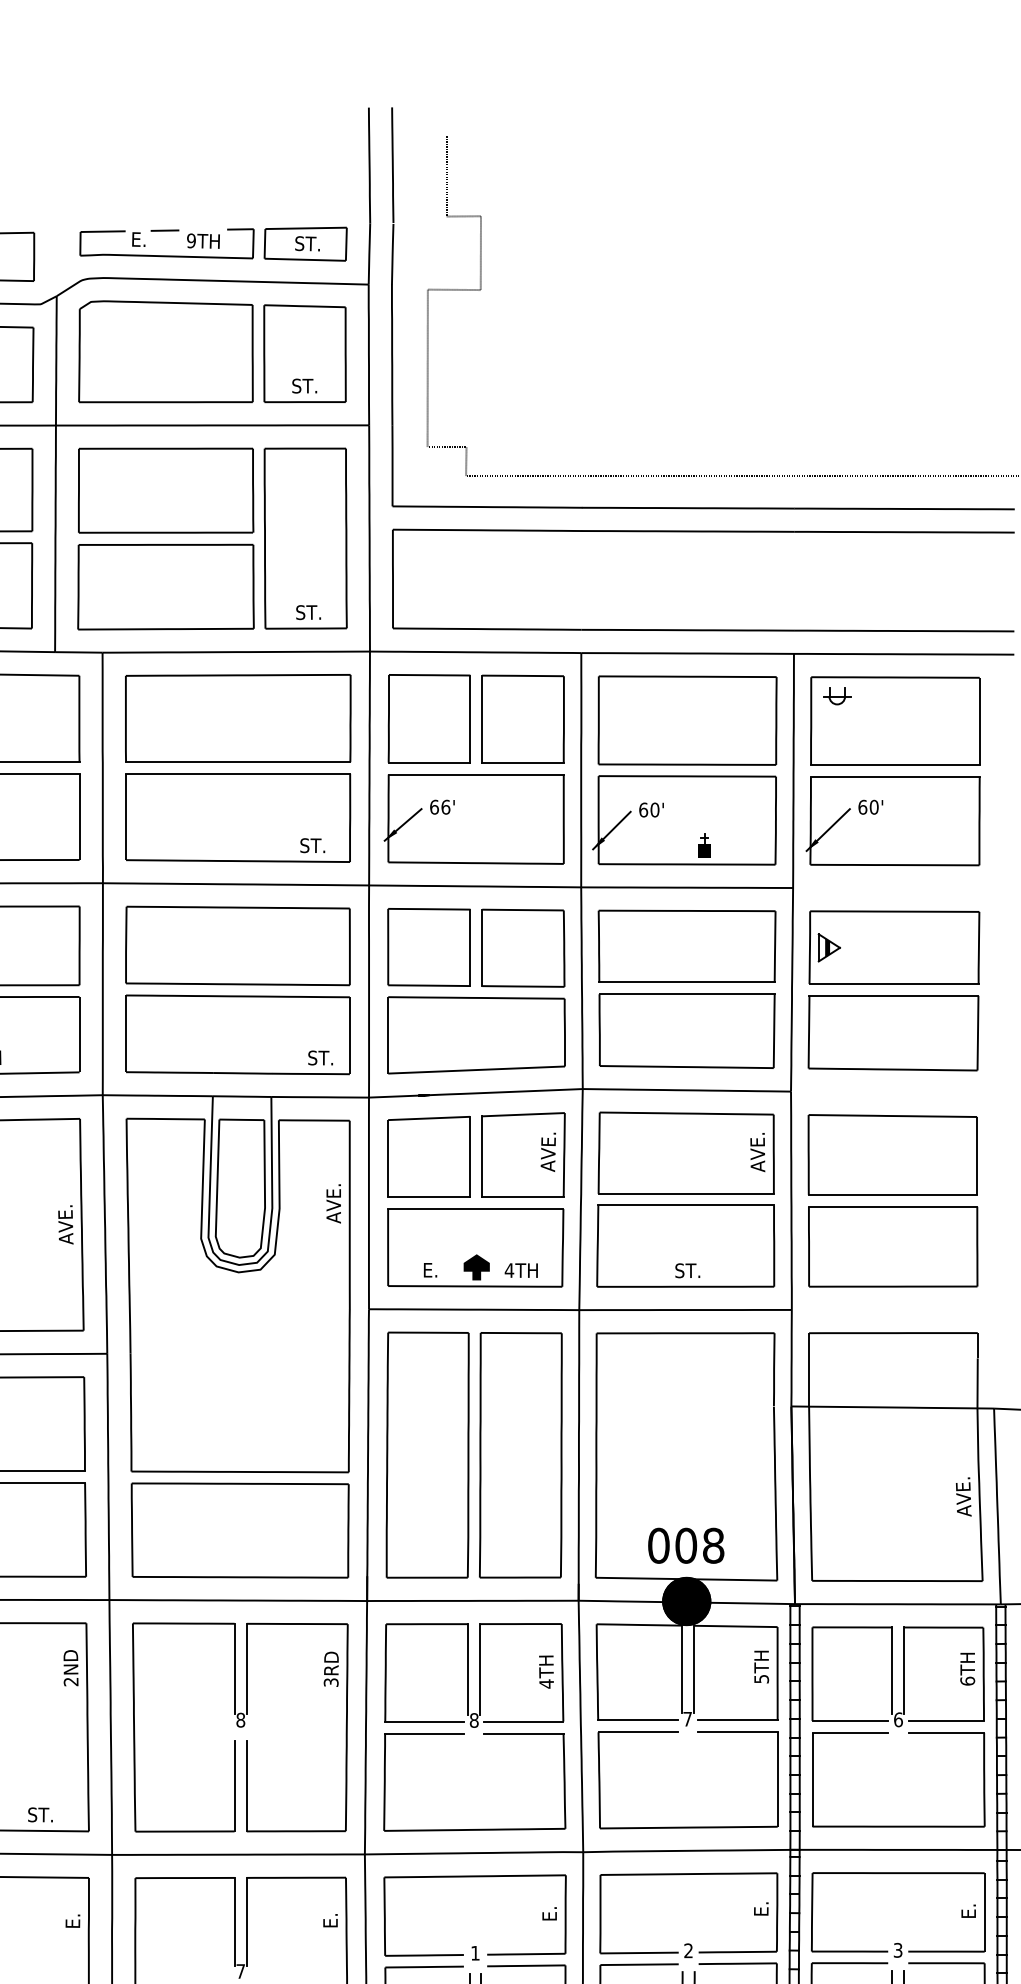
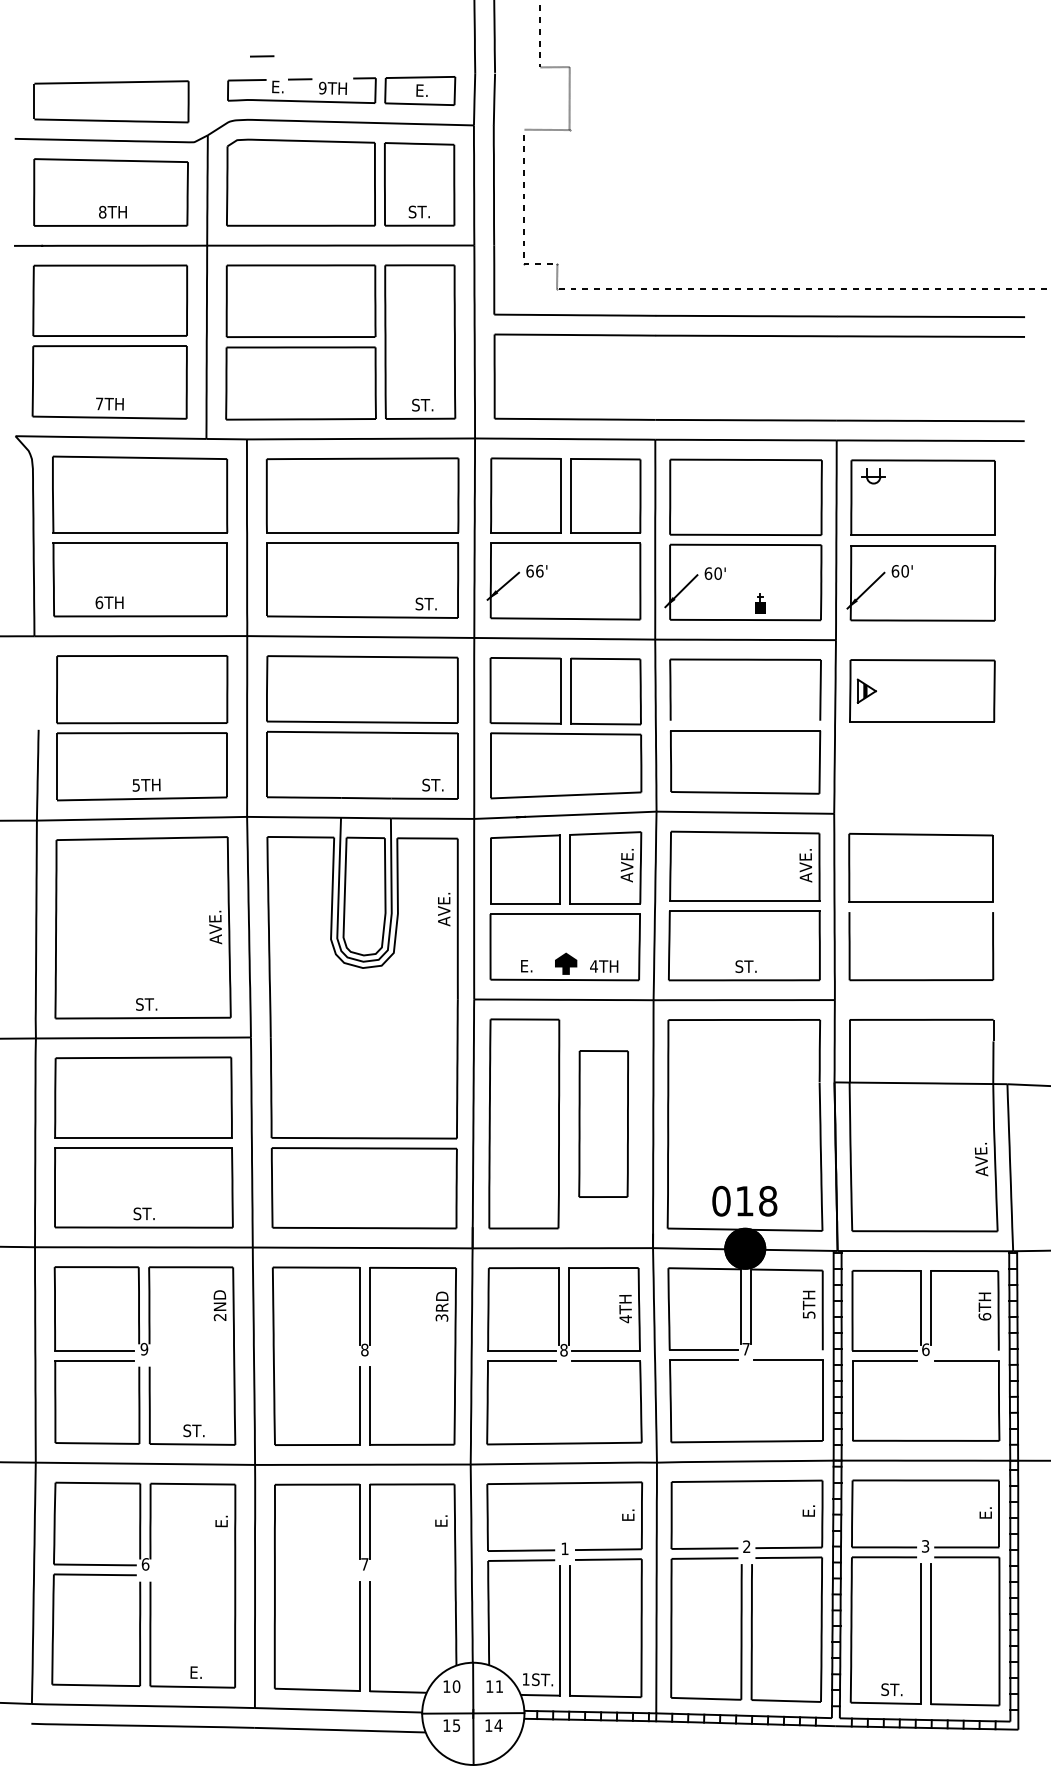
line: (120, 203) -> (262, 56), added
text: (307, 243) -> (421, 90), ST. -> E.
line: (687, 982) -> (745, 720), removed
part: (893, 1032) -> (921, 763), removed
line: (893, 1207) -> (921, 912), removed
part: (520, 1454) -> (603, 1123), size x0.7
text: (685, 1544) -> (744, 1200), 008 -> 018
line: (737, 1720) -> (788, 1350), removed
line: (946, 1720) -> (966, 1350), removed

